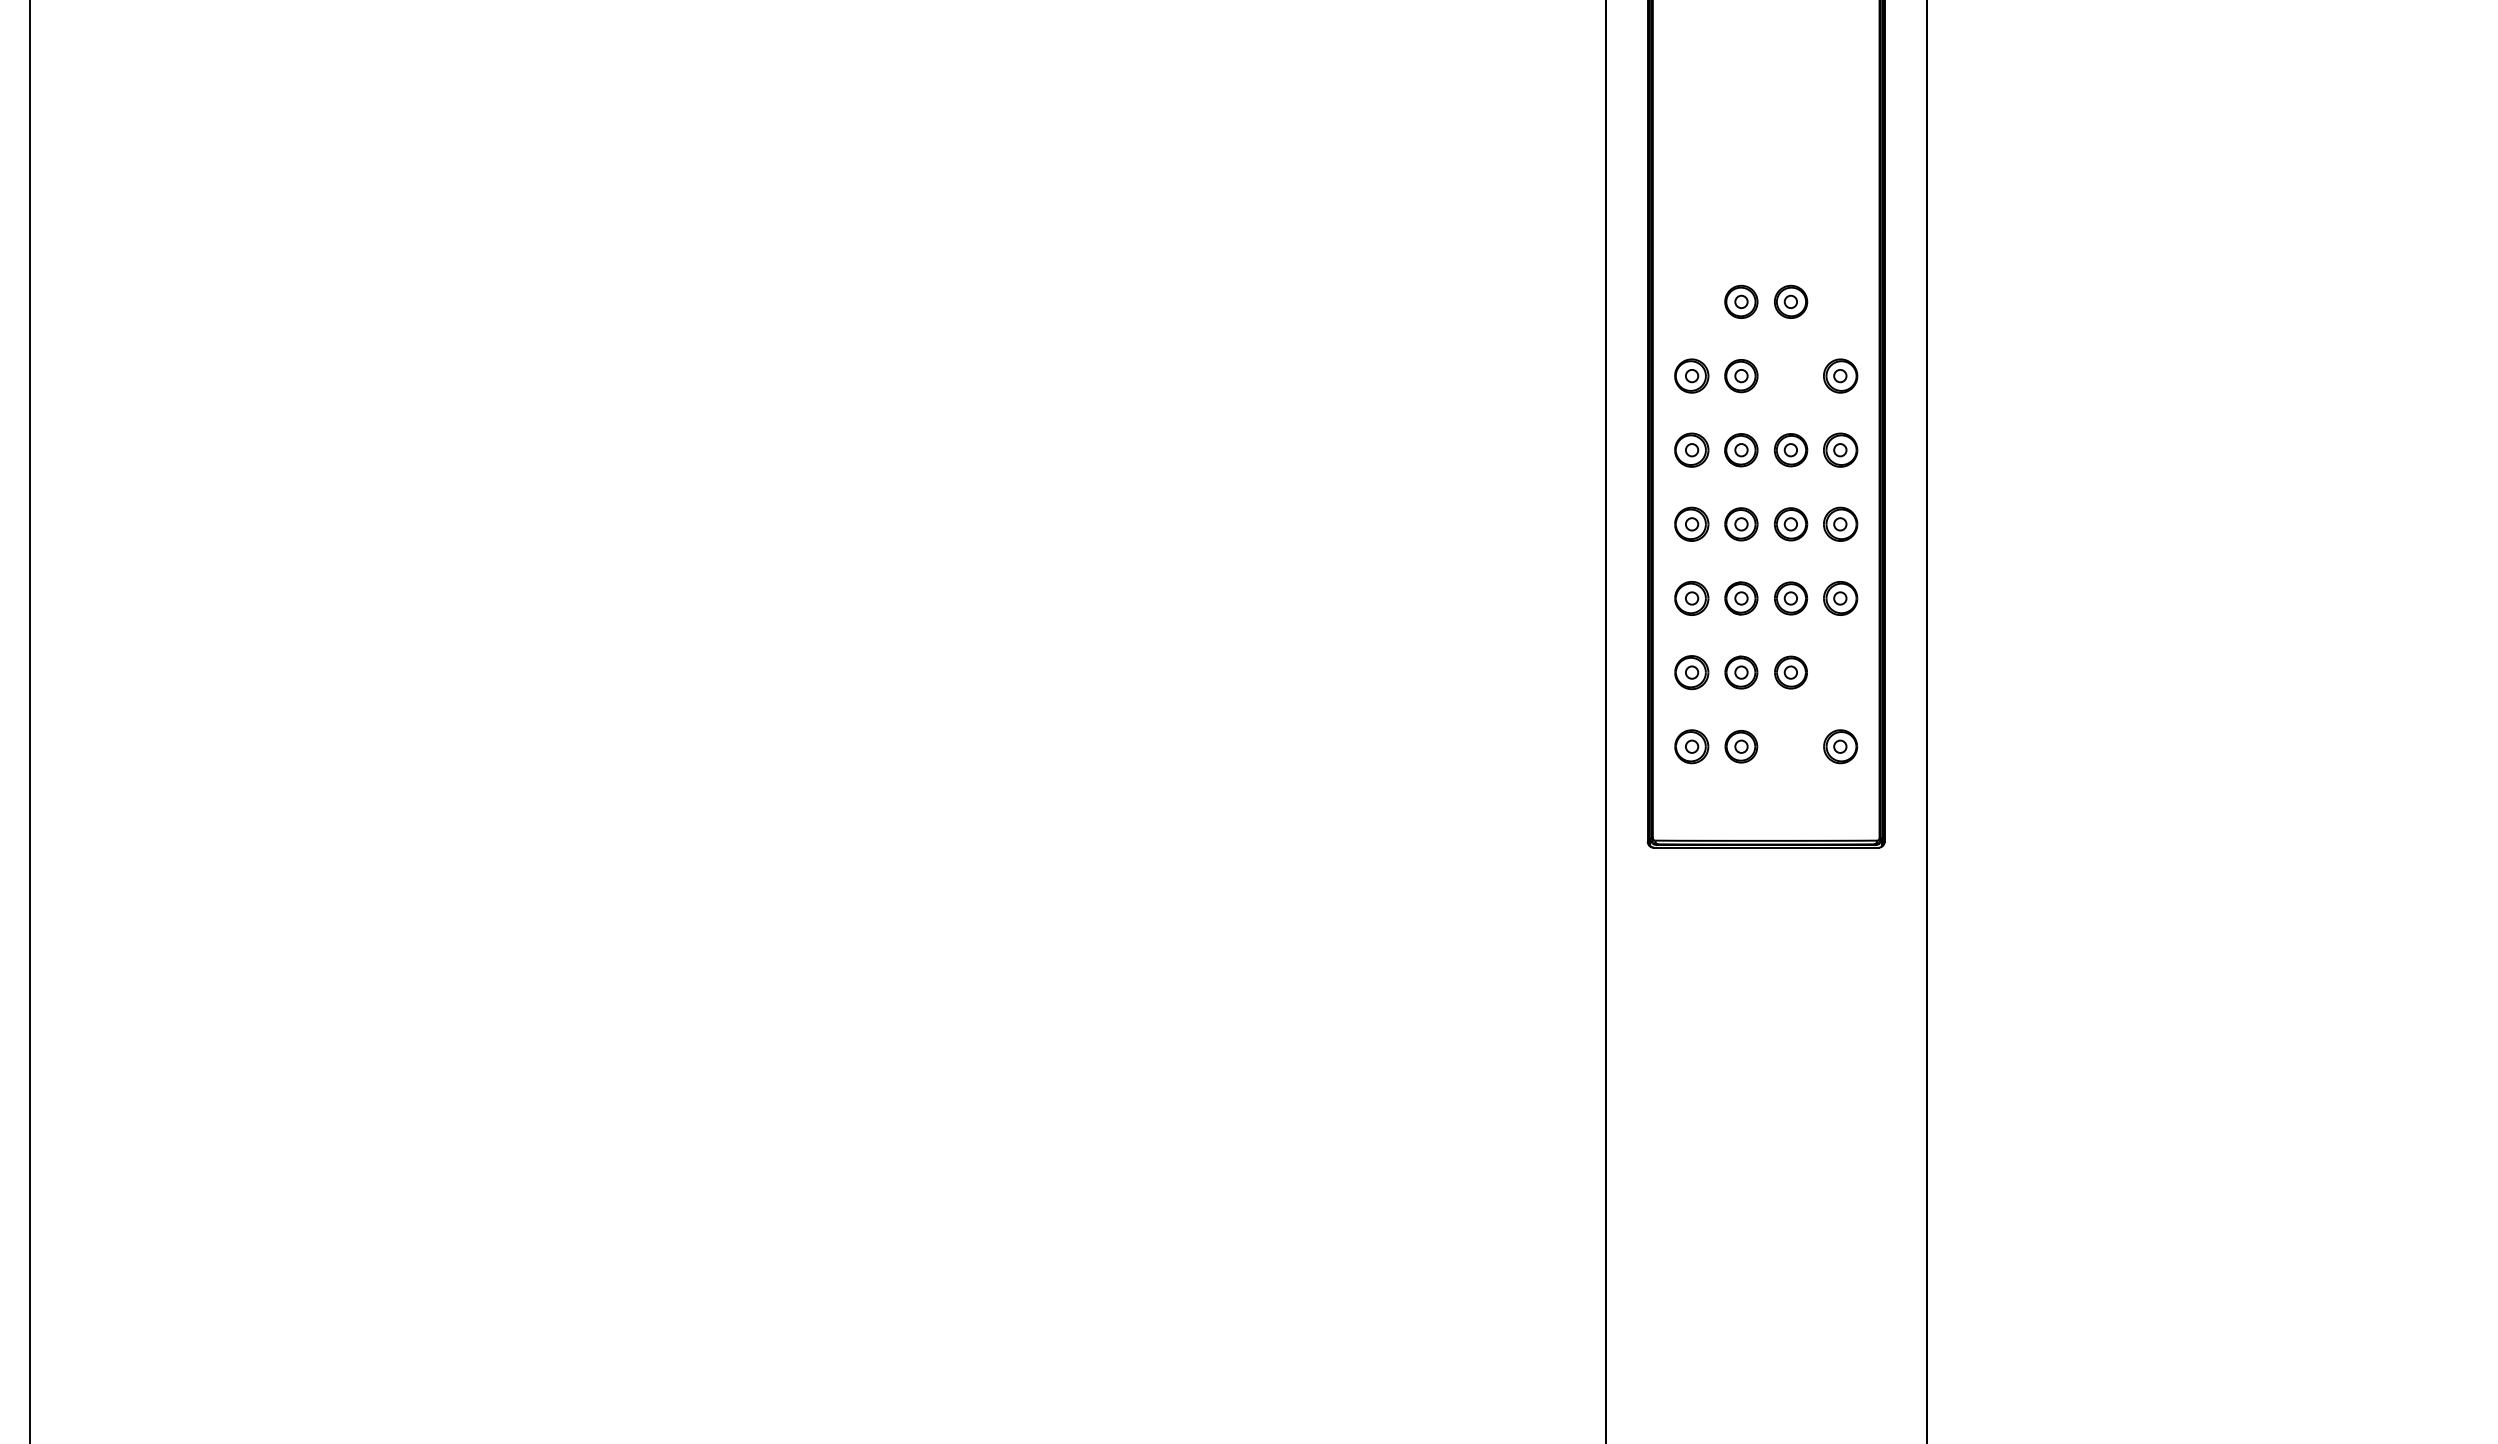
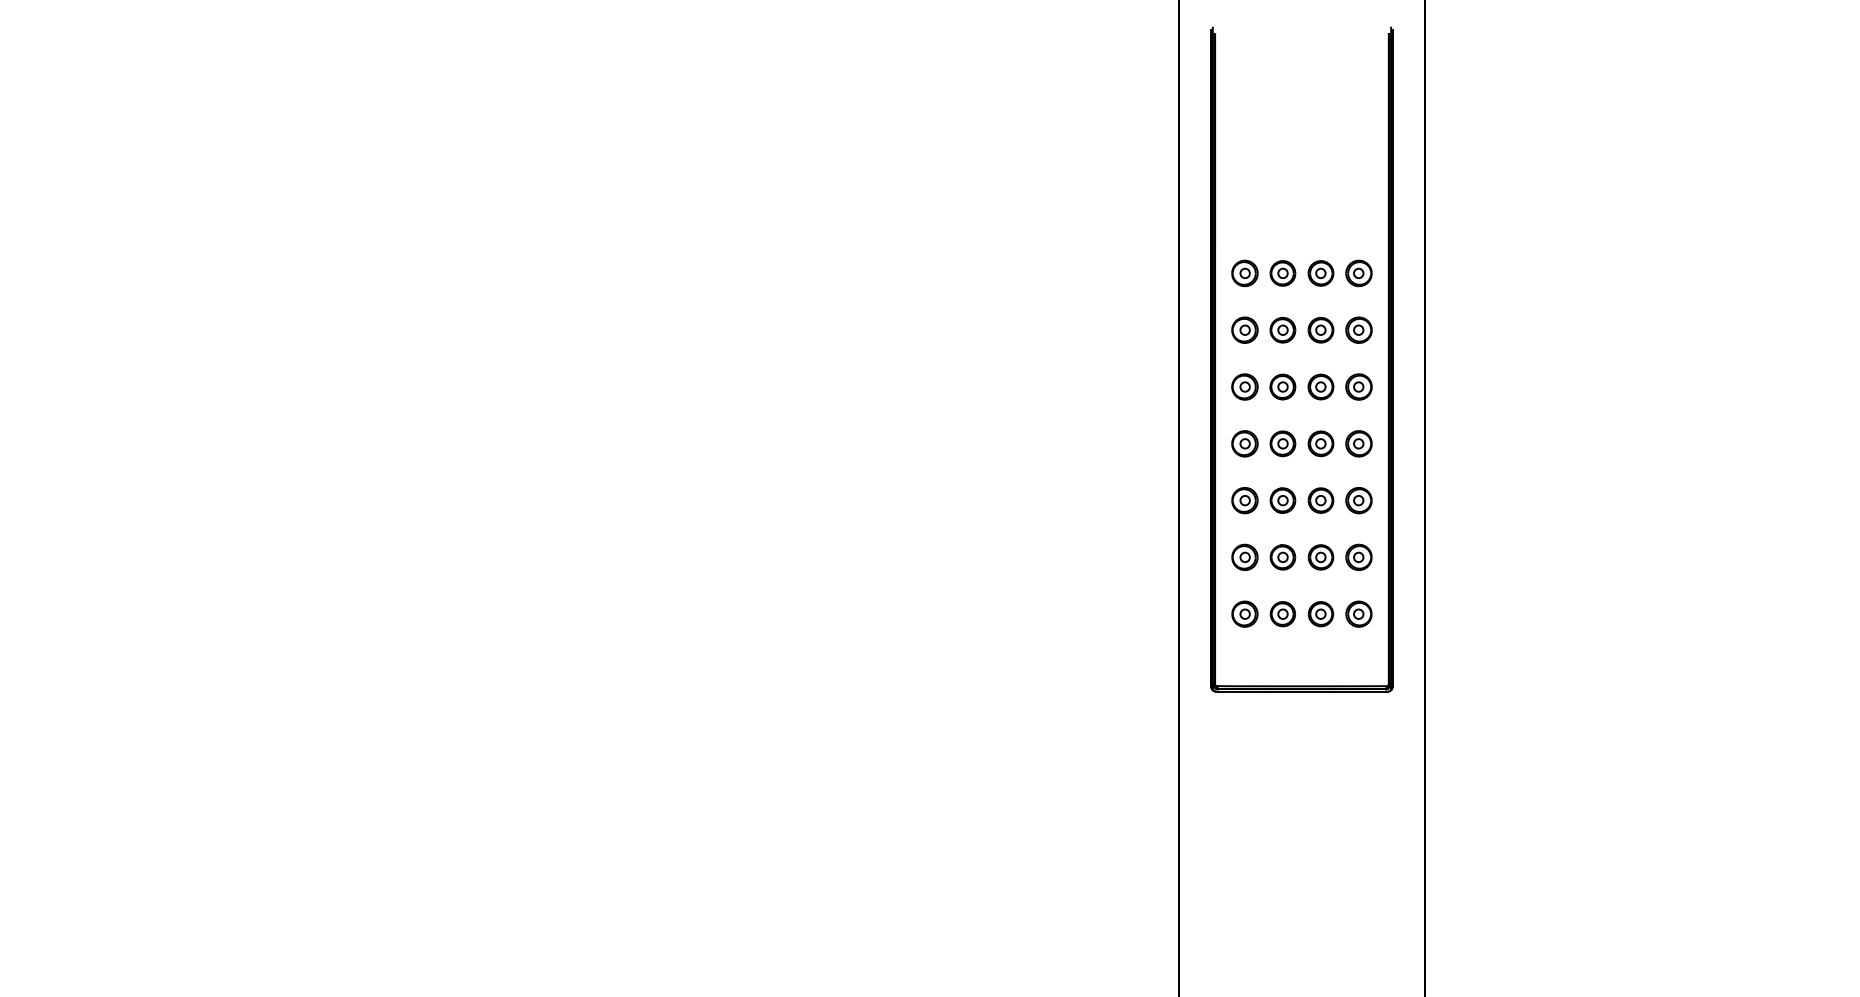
part: (1691, 301) -> (1244, 273), added
part: (1840, 301) -> (1358, 273), added
part: (1790, 376) -> (1320, 330), added
part: (1840, 672) -> (1358, 557), added
part: (1790, 746) -> (1320, 614), added

